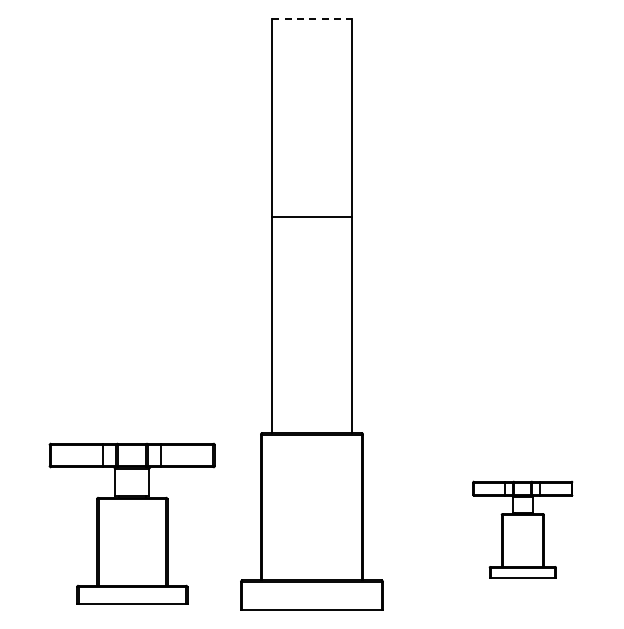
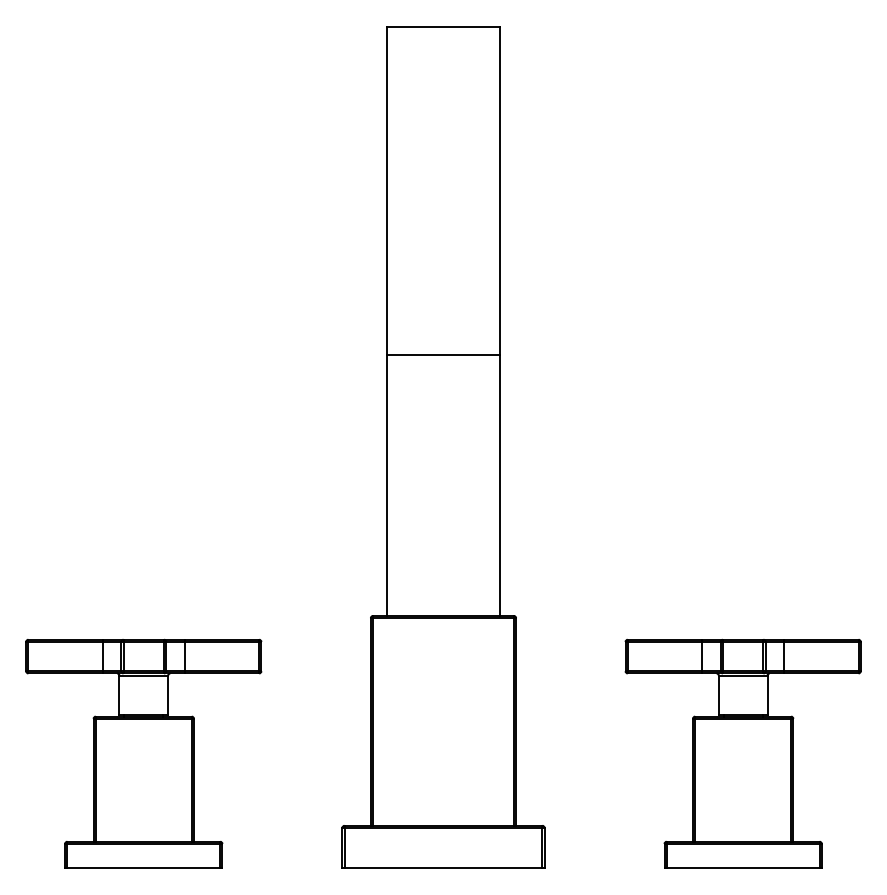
line: (311, 18) -> (442, 26), dashed -> solid
line: (311, 217) -> (442, 355), moved
part: (131, 523) -> (142, 753), moved
part: (522, 529) -> (742, 753), size x1.67

